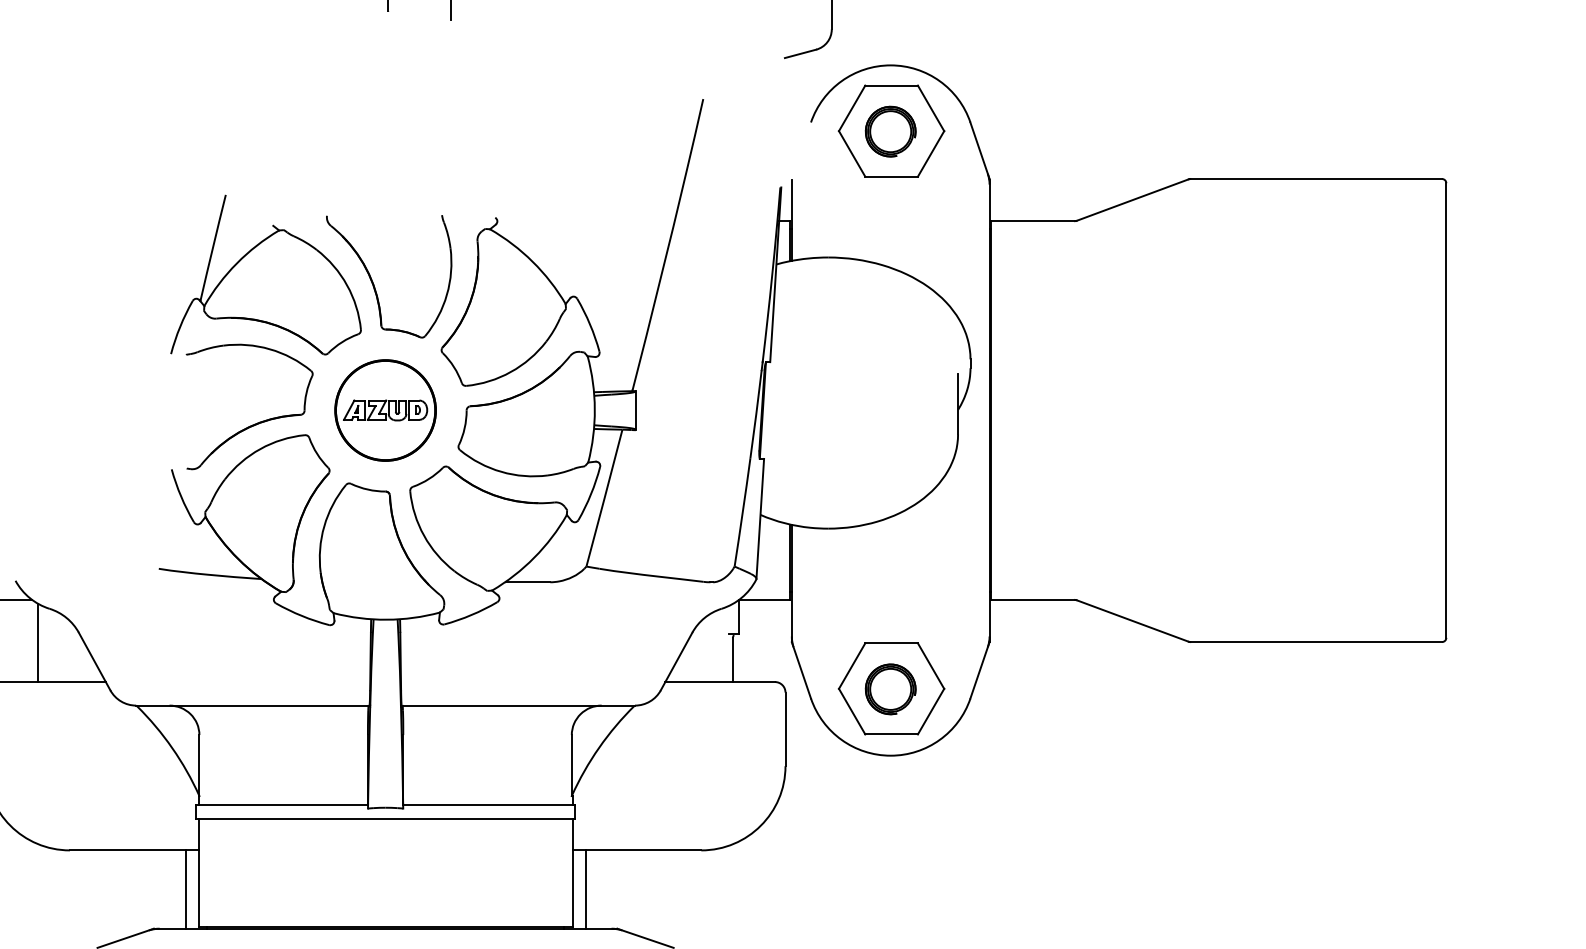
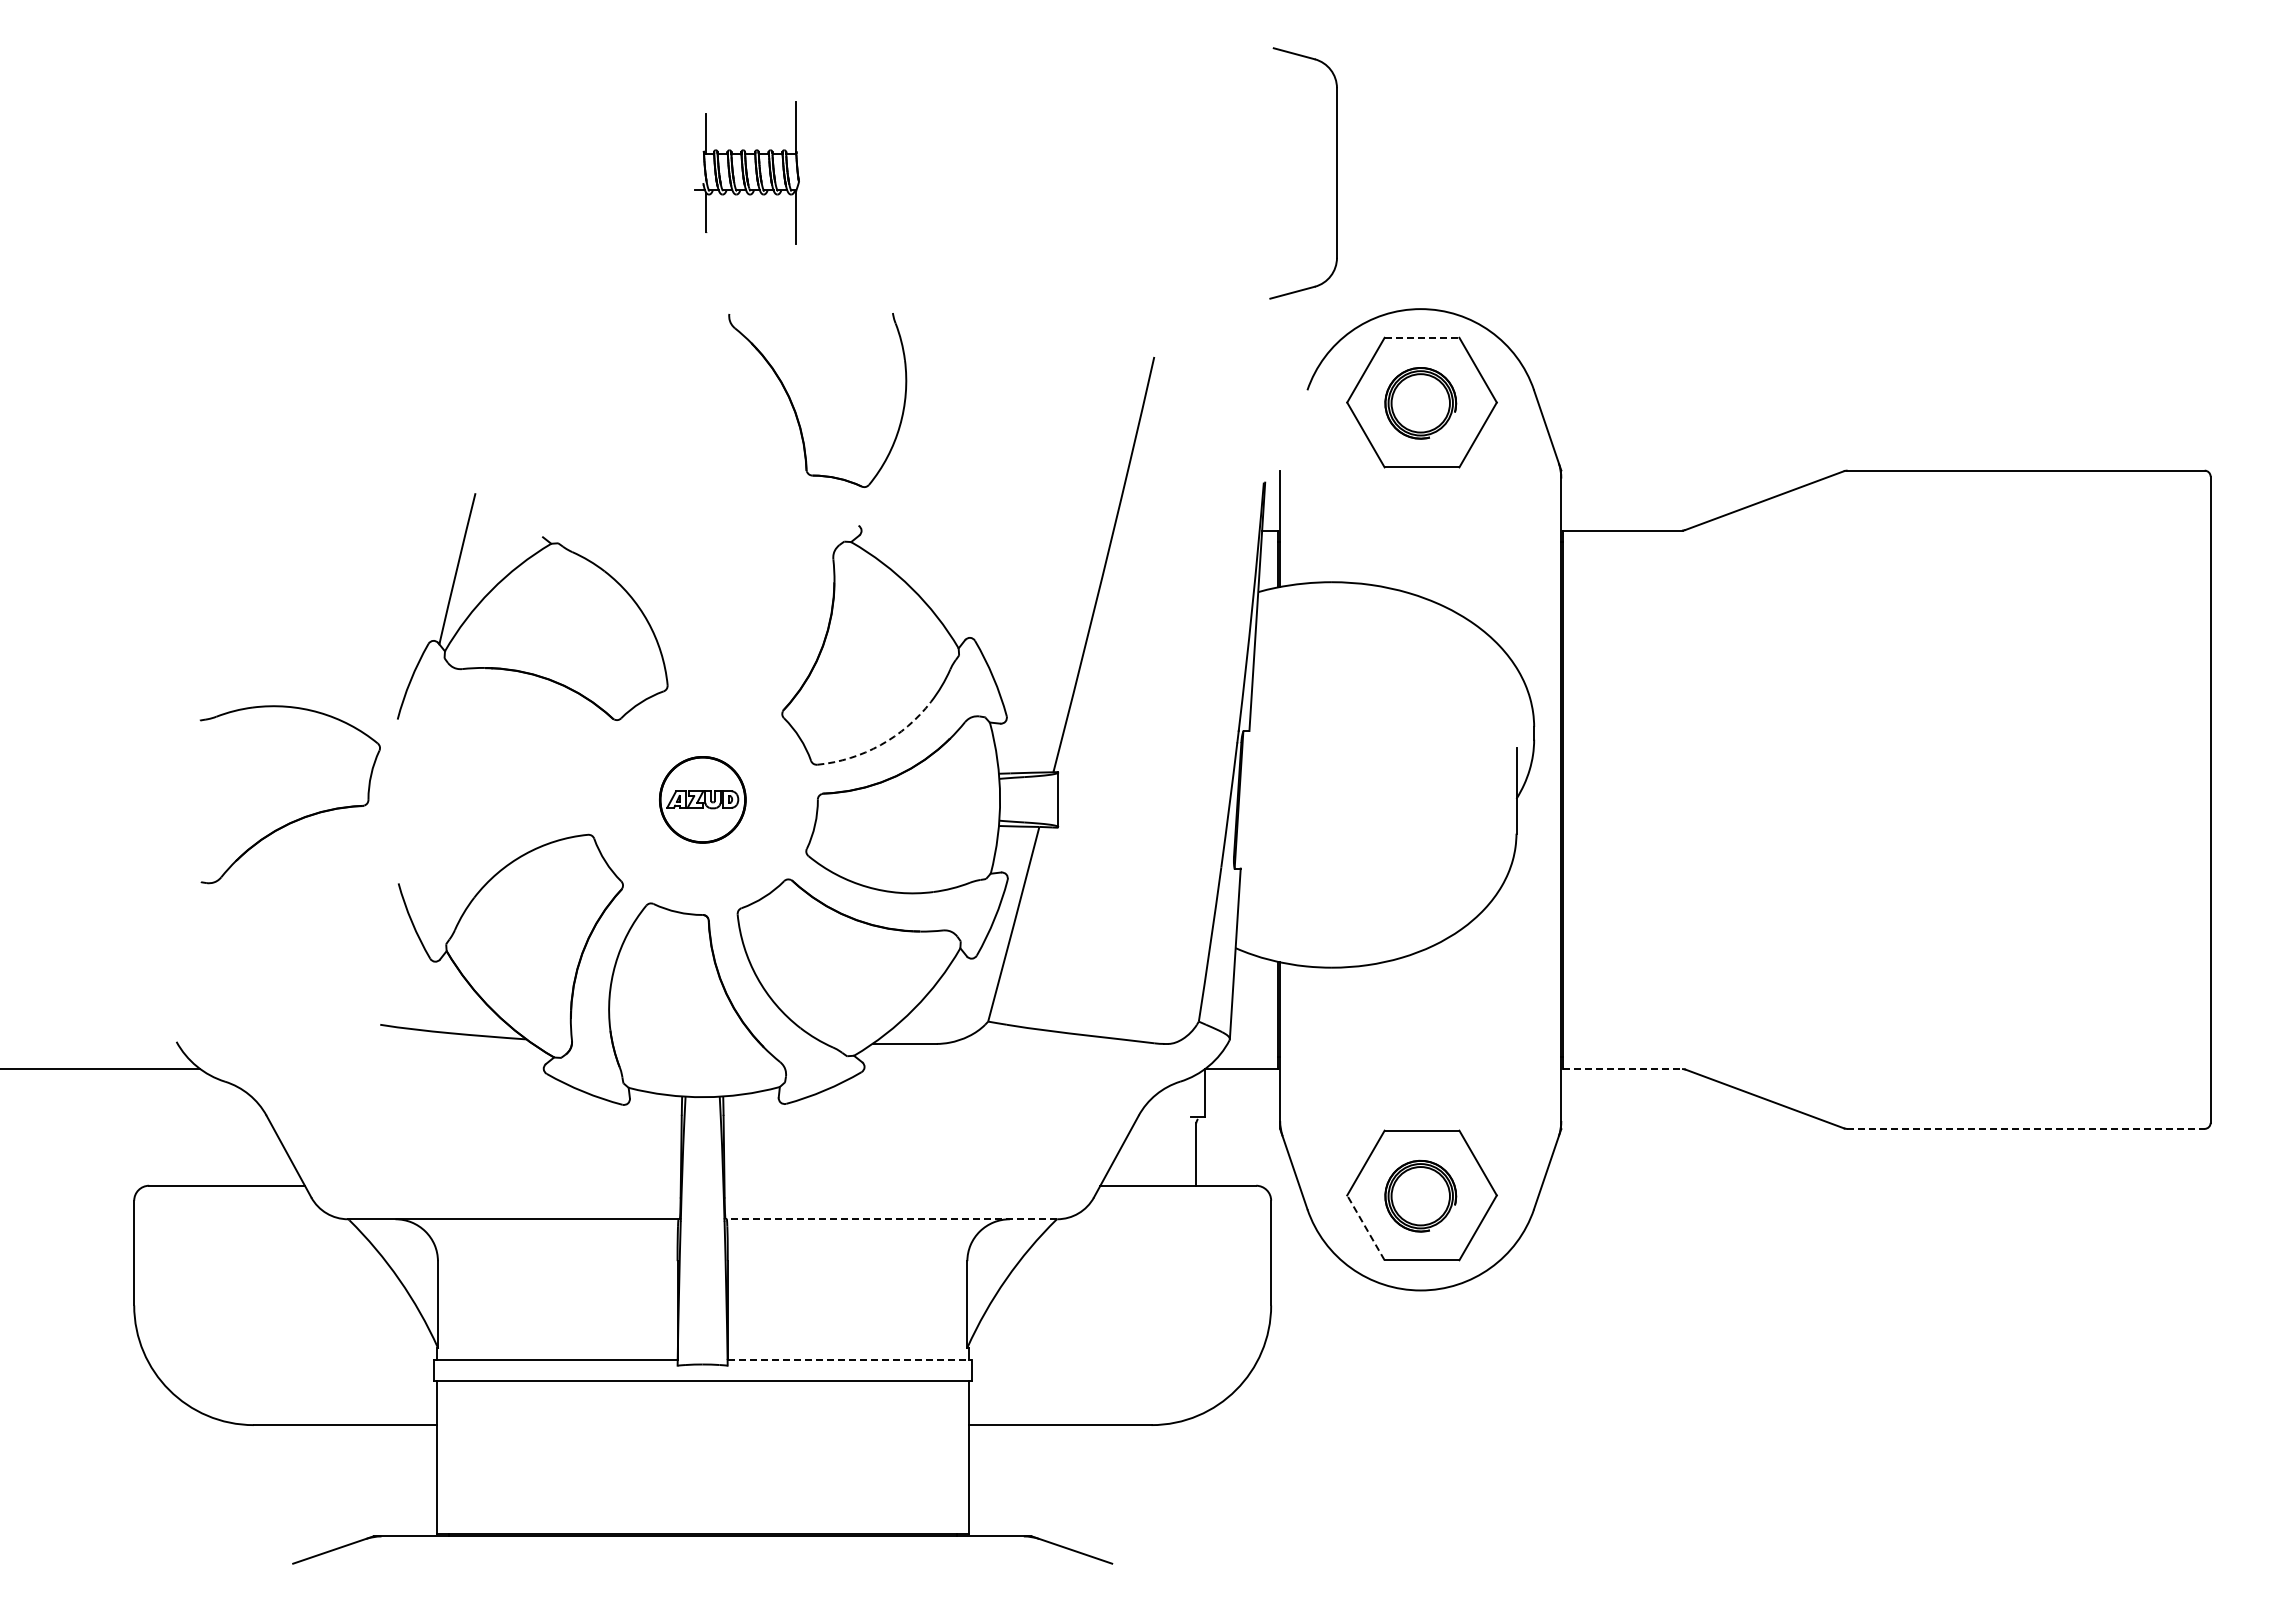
line: (891, 85) -> (1422, 337), solid -> dashed
part: (374, 284) -> (796, 411), moved
arc: (510, 372) -> (880, 745), solid -> dashed
part: (385, 410) -> (702, 799), size x0.6
part: (256, 423) -> (300, 817), moved
line: (1033, 600) -> (1623, 1069), solid -> dashed
line: (1316, 641) -> (2026, 1128), solid -> dashed
line: (38, 642) -> (209, 1129), removed
line: (518, 705) -> (891, 1219), solid -> dashed
line: (851, 711) -> (1365, 1227), solid -> dashed
line: (488, 804) -> (849, 1359), solid -> dashed
line: (185, 889) -> (418, 1480), removed
line: (585, 889) -> (986, 1480), removed

